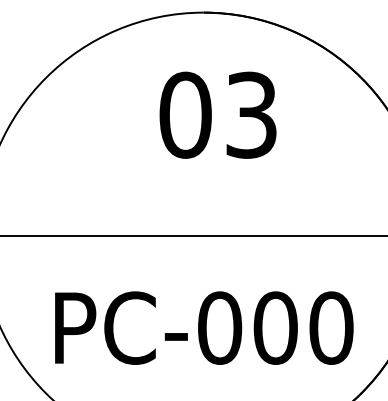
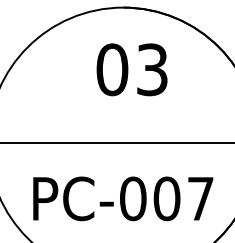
text: (330, 327) -> (200, 198), PC-000 -> PC-007

